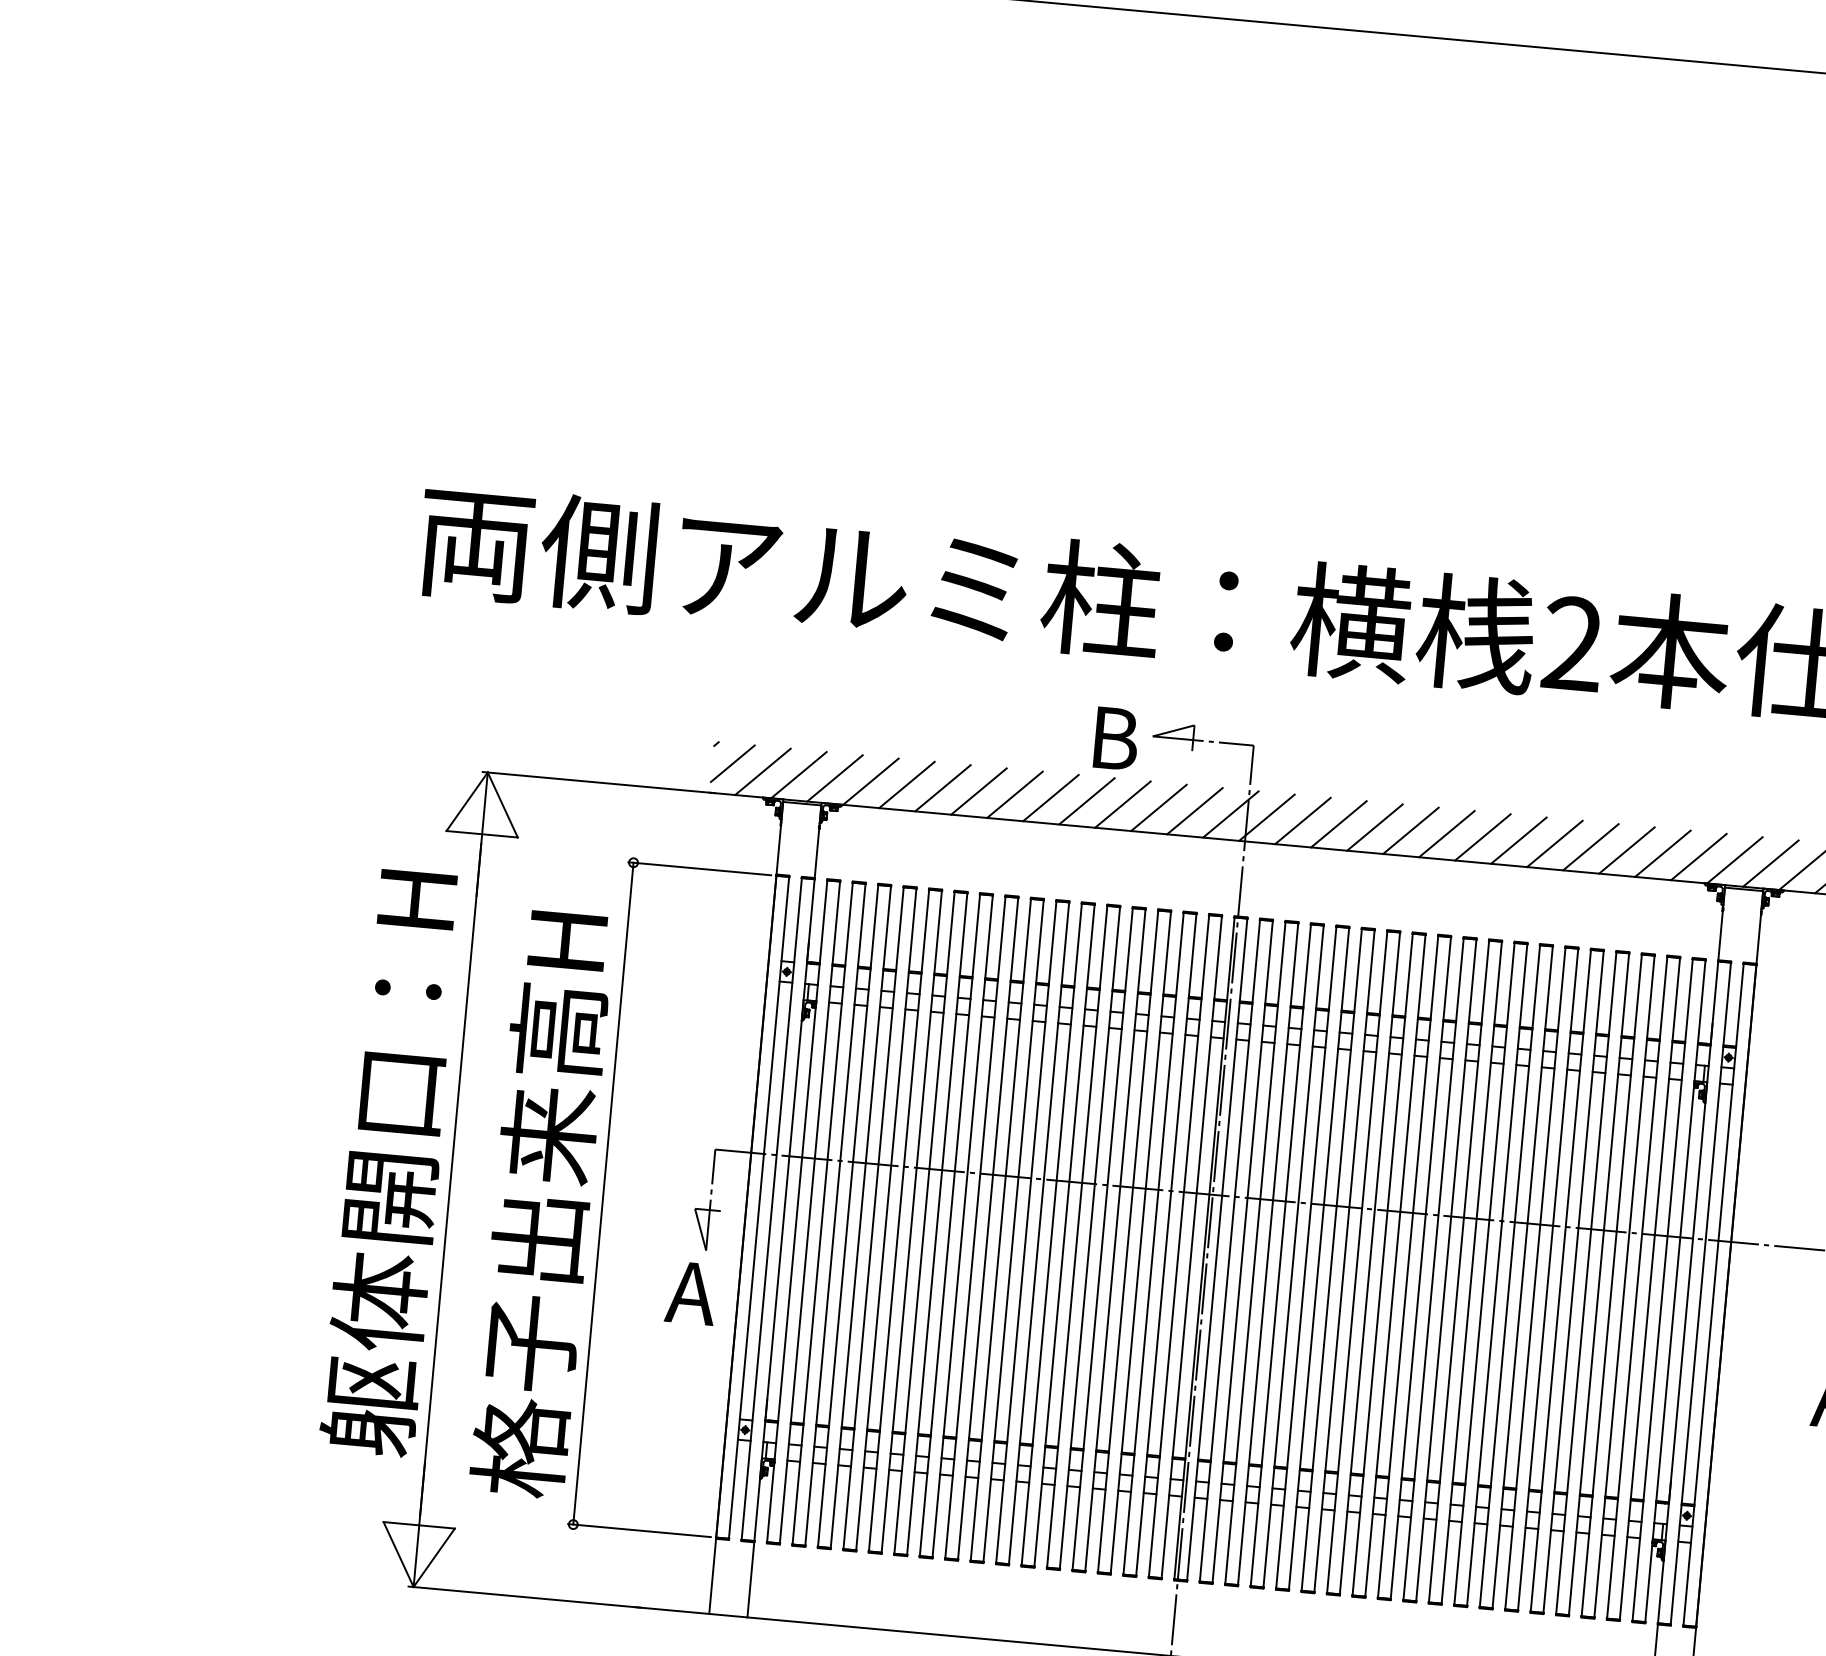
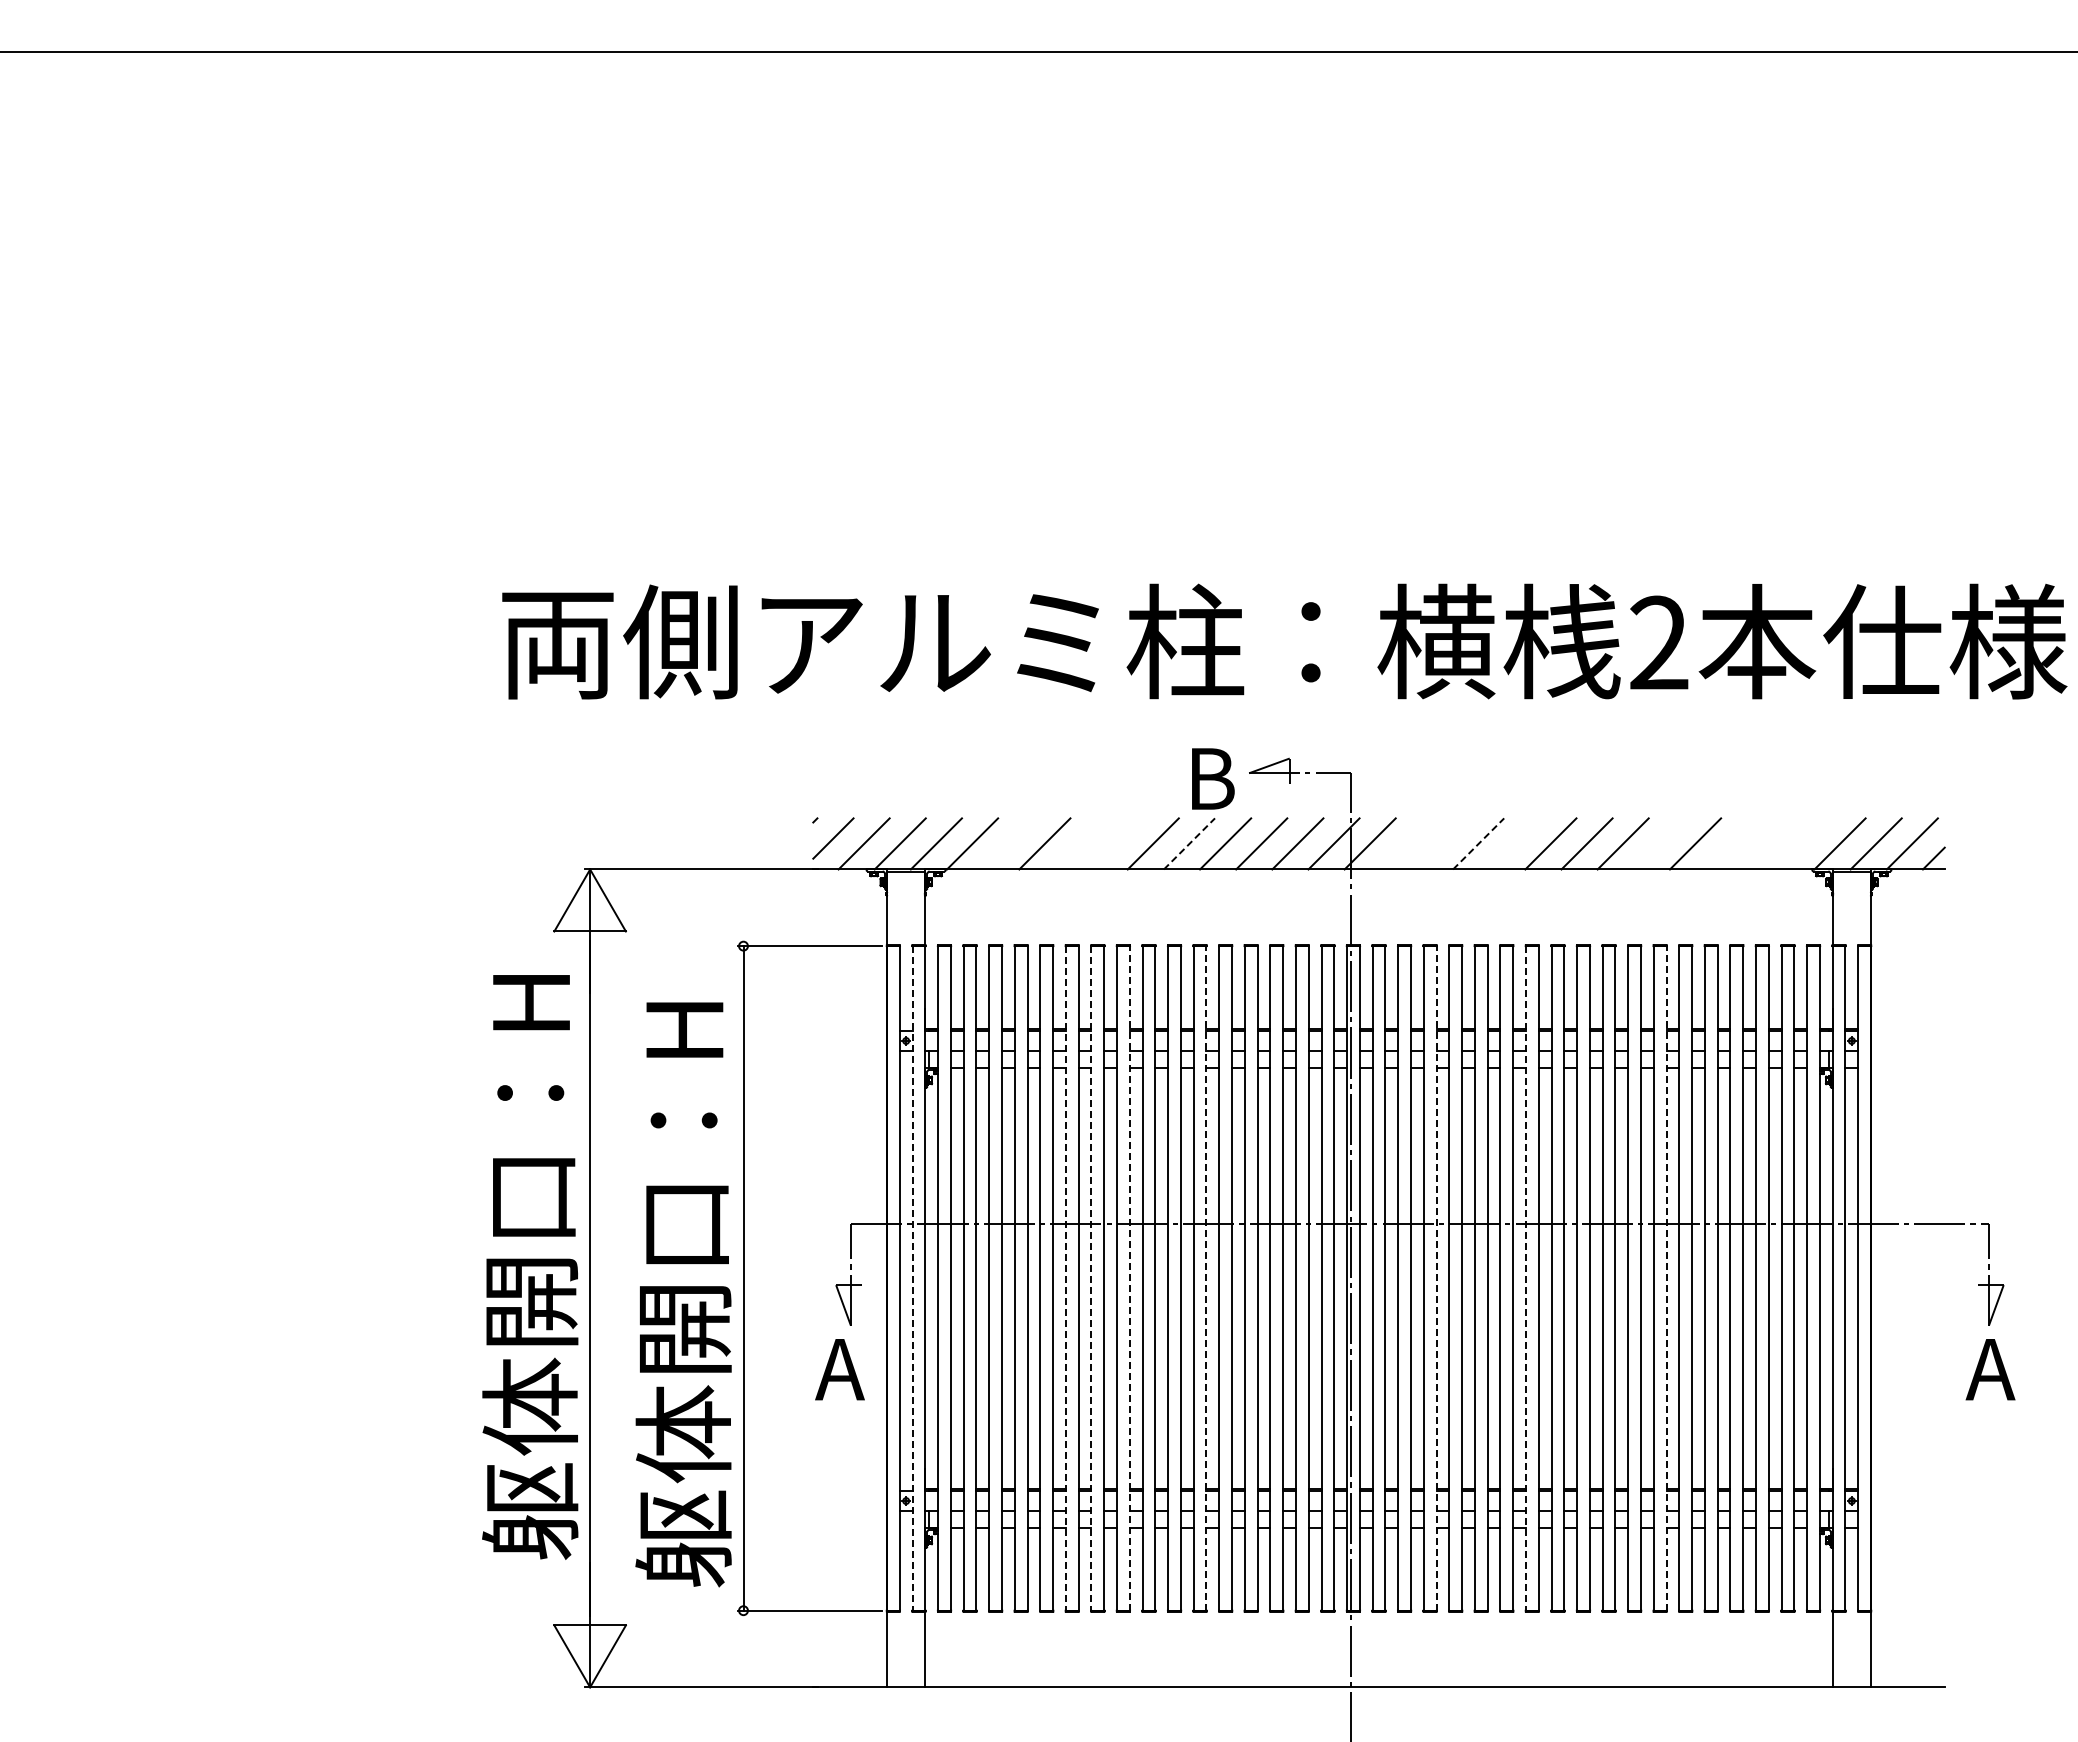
line: (906, 784) -> (1008, 843), removed
line: (978, 791) -> (1080, 843), removed
line: (1014, 794) -> (1116, 843), removed
line: (1087, 800) -> (1189, 843), solid -> dashed
line: (1302, 820) -> (1405, 843), removed
line: (1338, 823) -> (1442, 843), removed
line: (1374, 827) -> (1478, 843), solid -> dashed
line: (1410, 830) -> (1514, 843), removed
line: (1554, 843) -> (1658, 843), removed
line: (1626, 850) -> (1731, 843), removed
line: (1662, 853) -> (1767, 843), removed
line: (1698, 856) -> (1803, 843), removed
line: (771, 1209) -> (912, 1278), solid -> dashed
line: (924, 1222) -> (1065, 1278), solid -> dashed
line: (949, 1225) -> (1091, 1278), solid -> dashed
line: (987, 1227) -> (1129, 1277), solid -> dashed
line: (1064, 1234) -> (1206, 1277), solid -> dashed
text: (538, 1241) -> (683, 1331), 格子出来高H -> 躯体開口：H
line: (1293, 1255) -> (1436, 1277), solid -> dashed
line: (1382, 1264) -> (1525, 1278), solid -> dashed
line: (1522, 1276) -> (1666, 1277), solid -> dashed

